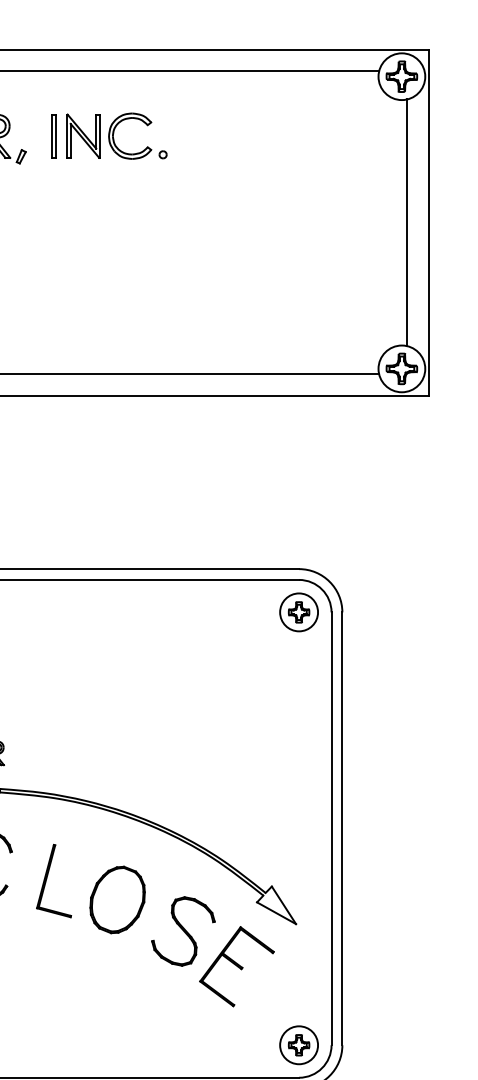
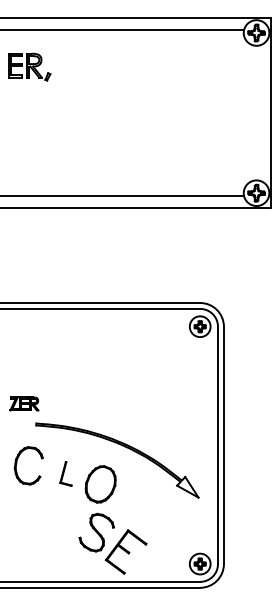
part: (109, 135) -> (96, 65), removed
line: (407, 221) -> (259, 112), removed
part: (53, 880) -> (65, 473), size x0.6
part: (212, 951) -> (112, 543), moved

